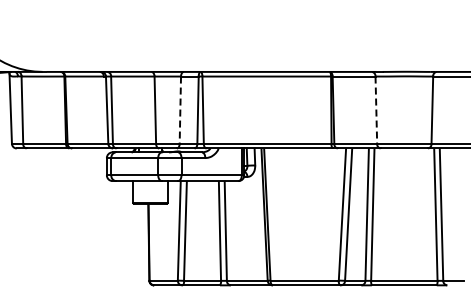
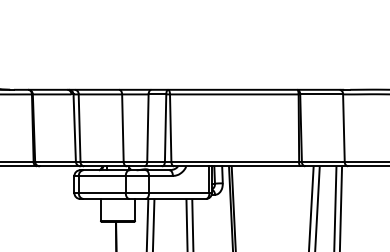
line: (180, 110) -> (148, 128), dashed -> solid
line: (376, 110) -> (344, 128), dashed -> solid

